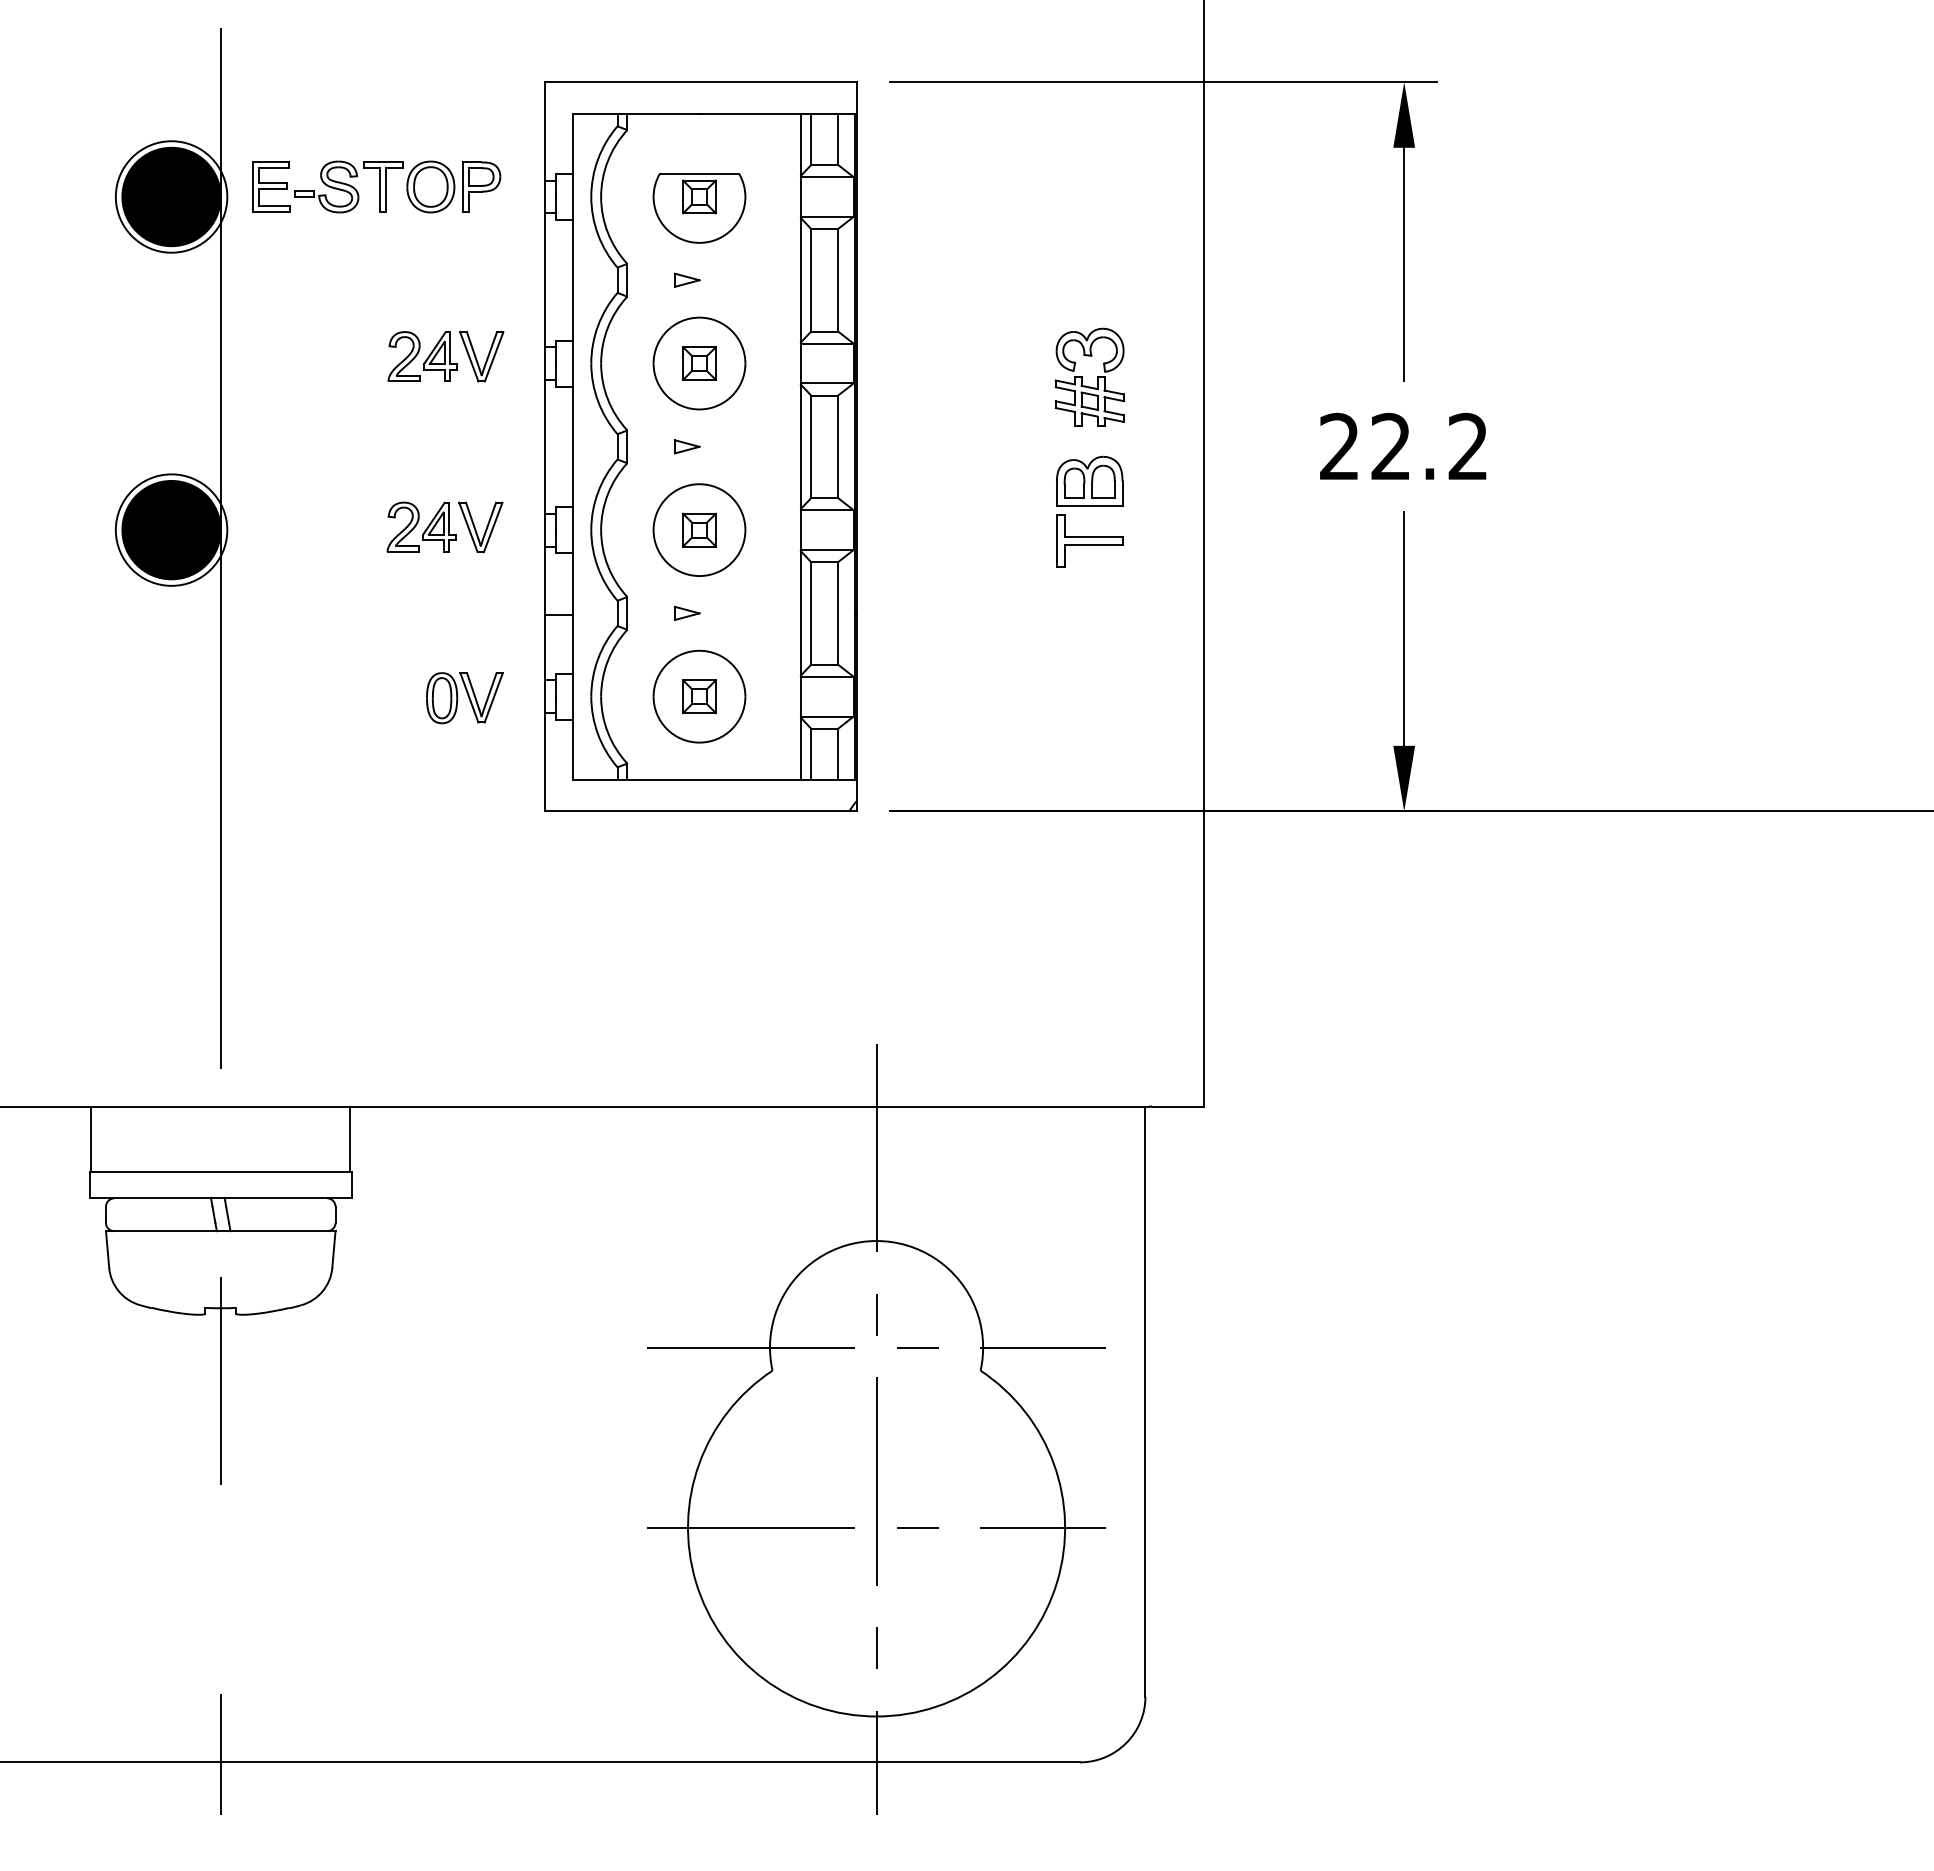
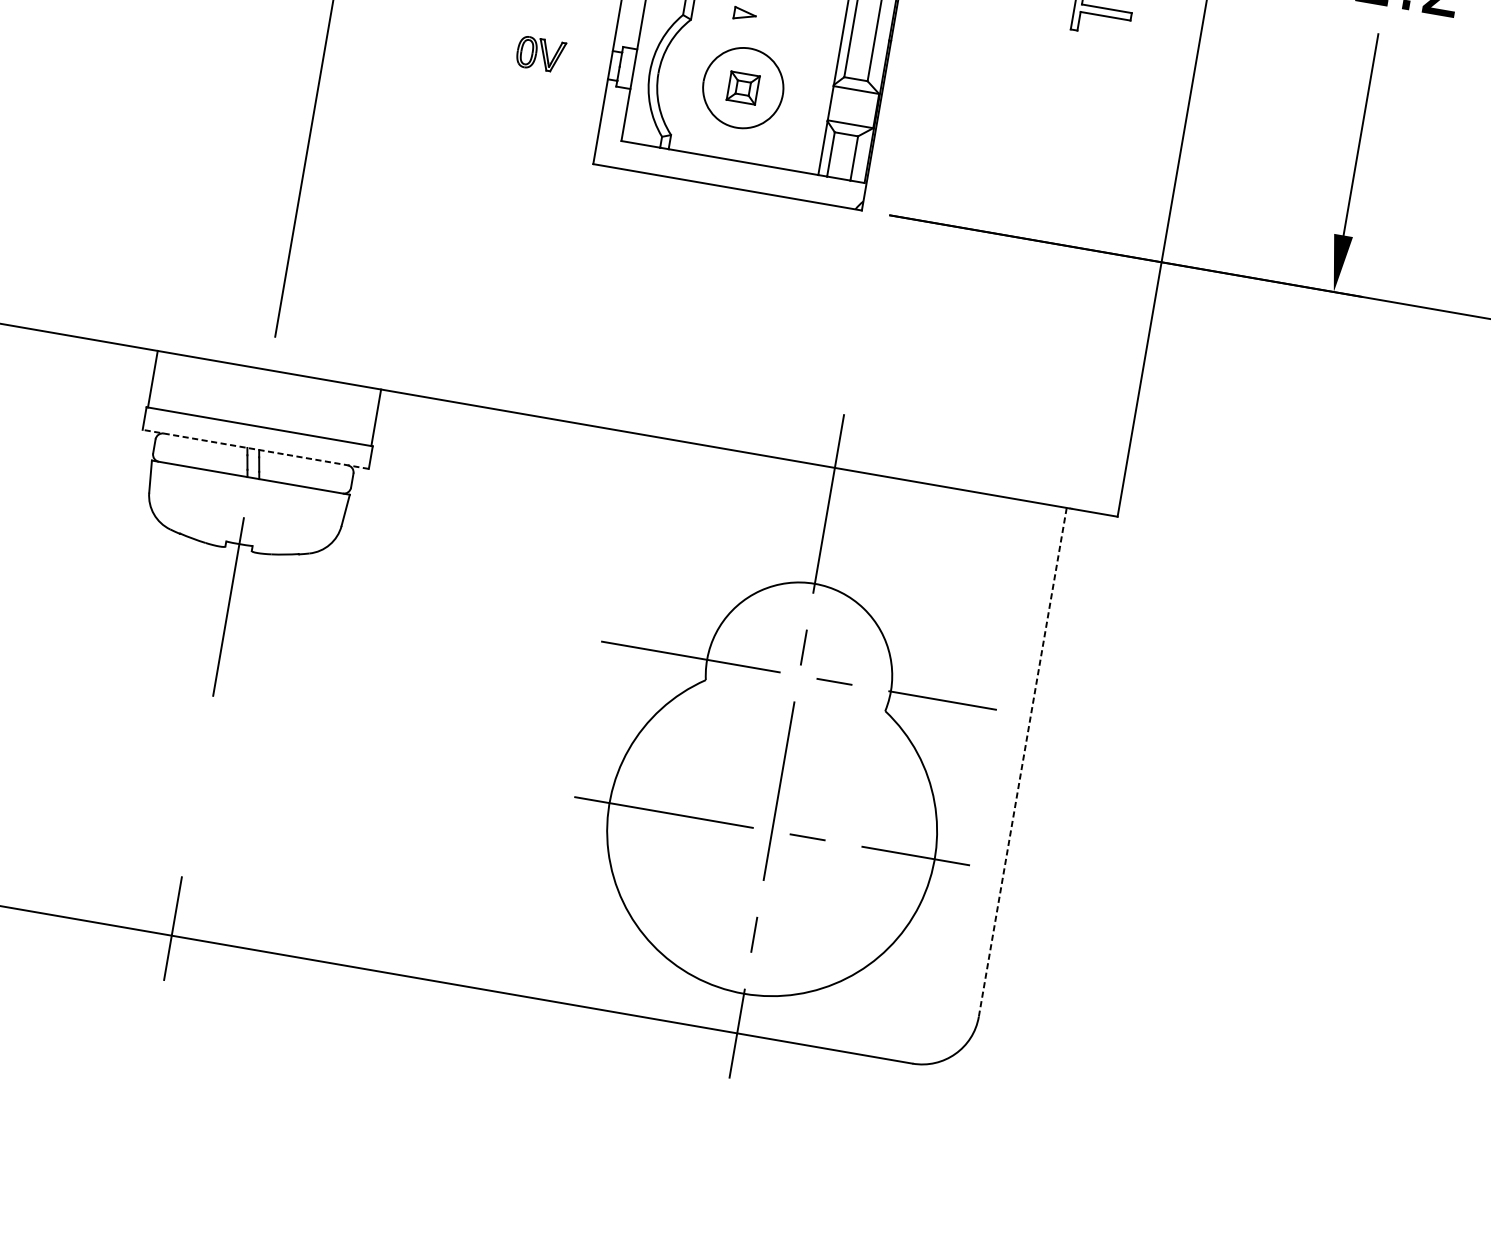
part: (464, 698) -> (540, 54), size x0.7
line: (220, 1198) -> (255, 449), solid -> dashed
line: (1145, 1402) -> (1022, 763), solid -> dashed

